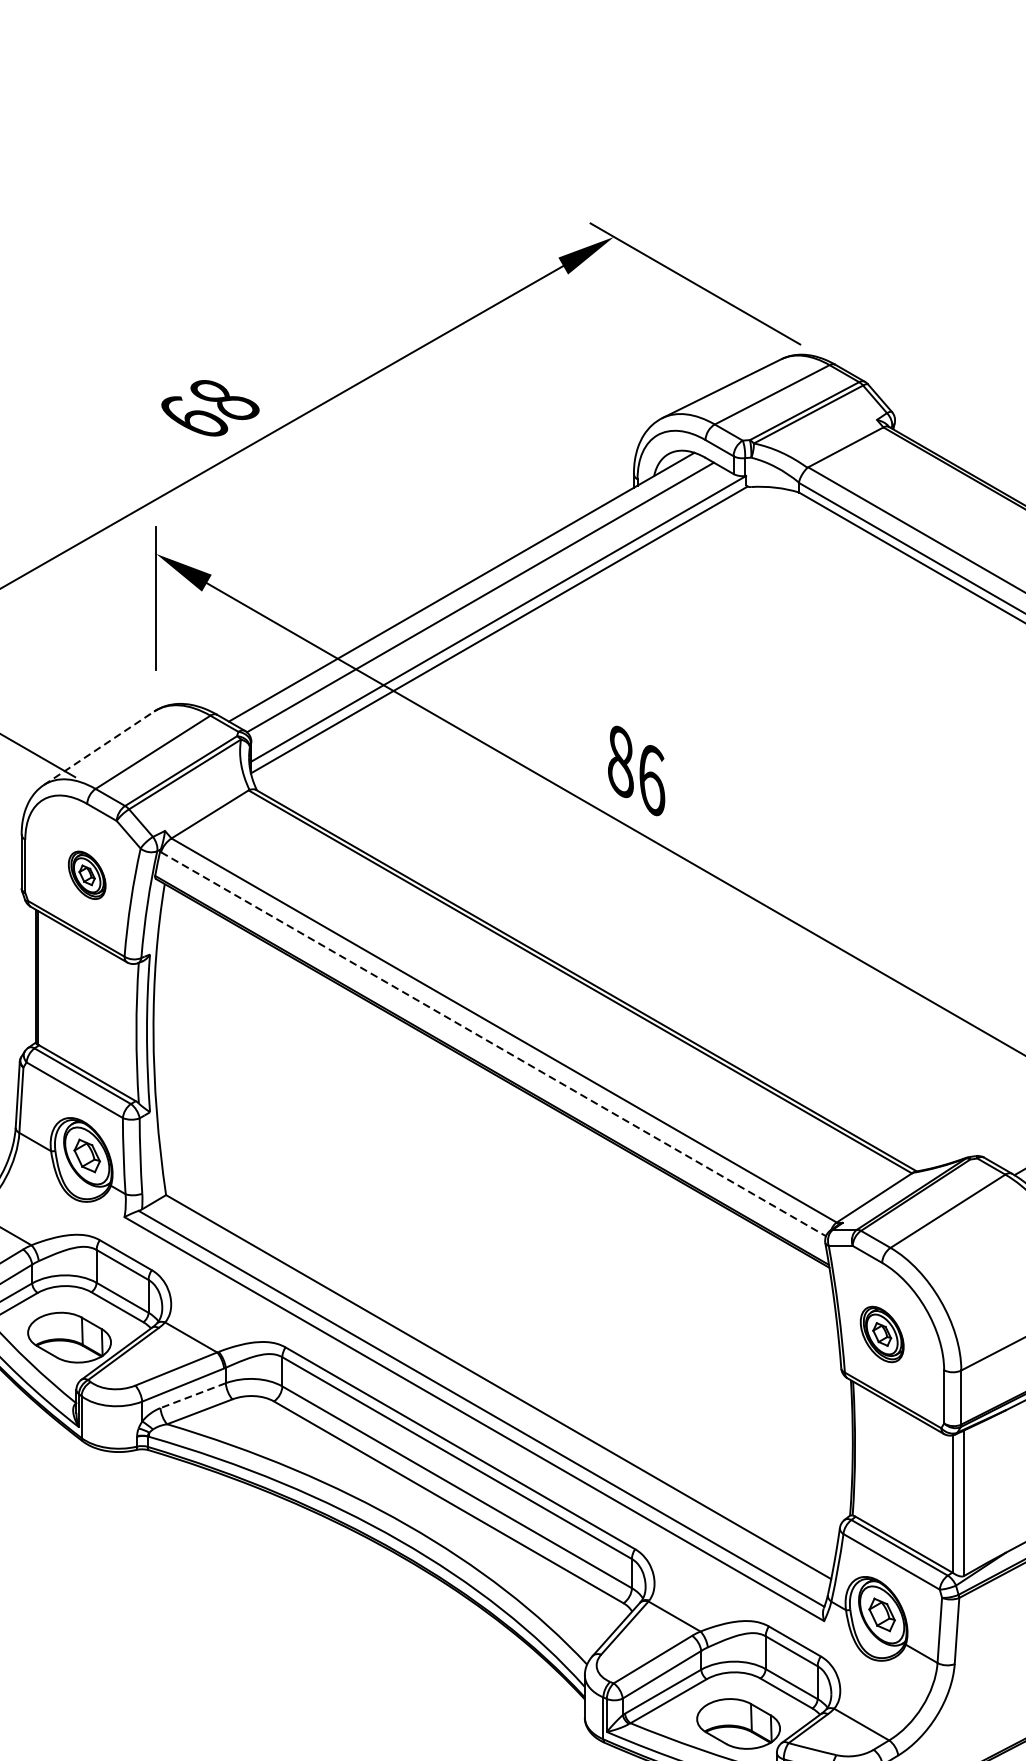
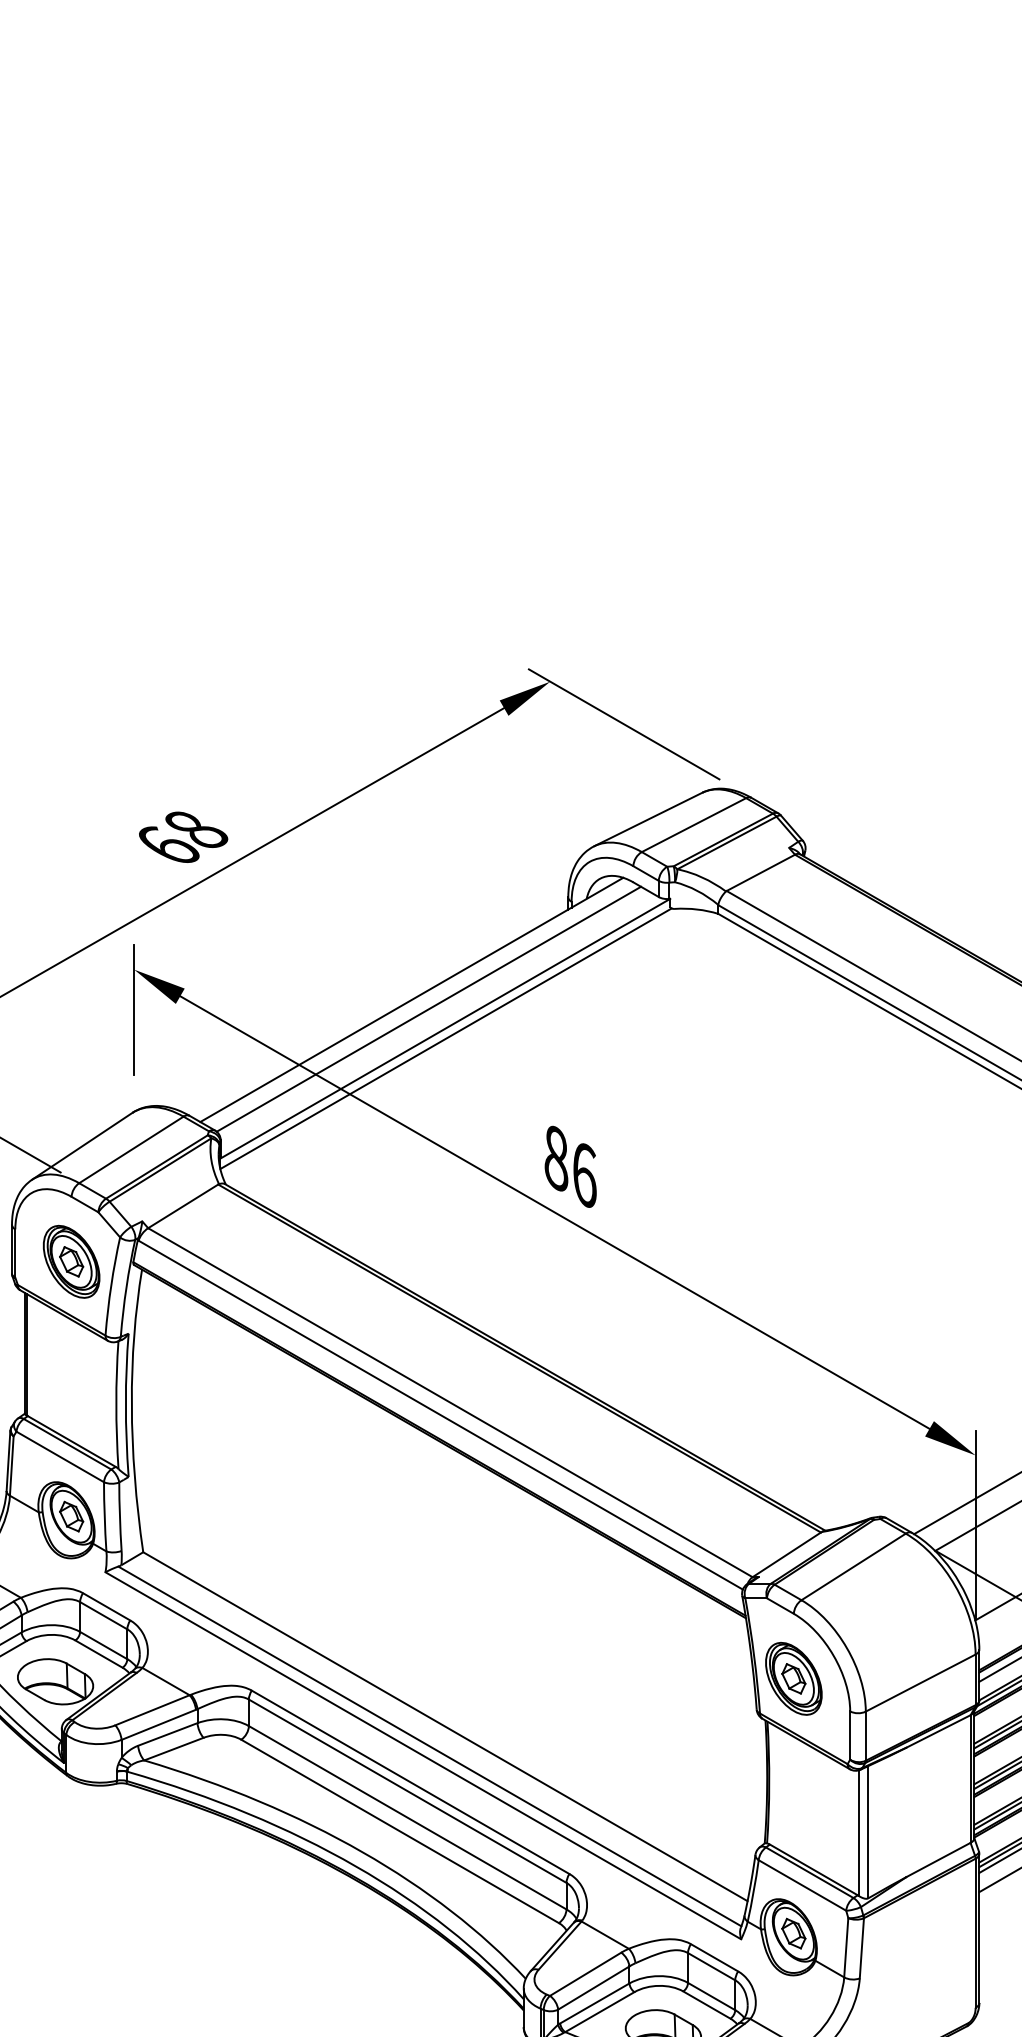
line: (99, 748) -> (82, 1146), dashed -> solid
part: (87, 875) -> (71, 1261), size x1.67
line: (493, 1044) -> (440, 1415), dashed -> solid
part: (881, 1334) -> (793, 1678), size x1.43
line: (192, 1395) -> (167, 1734), dashed -> solid

